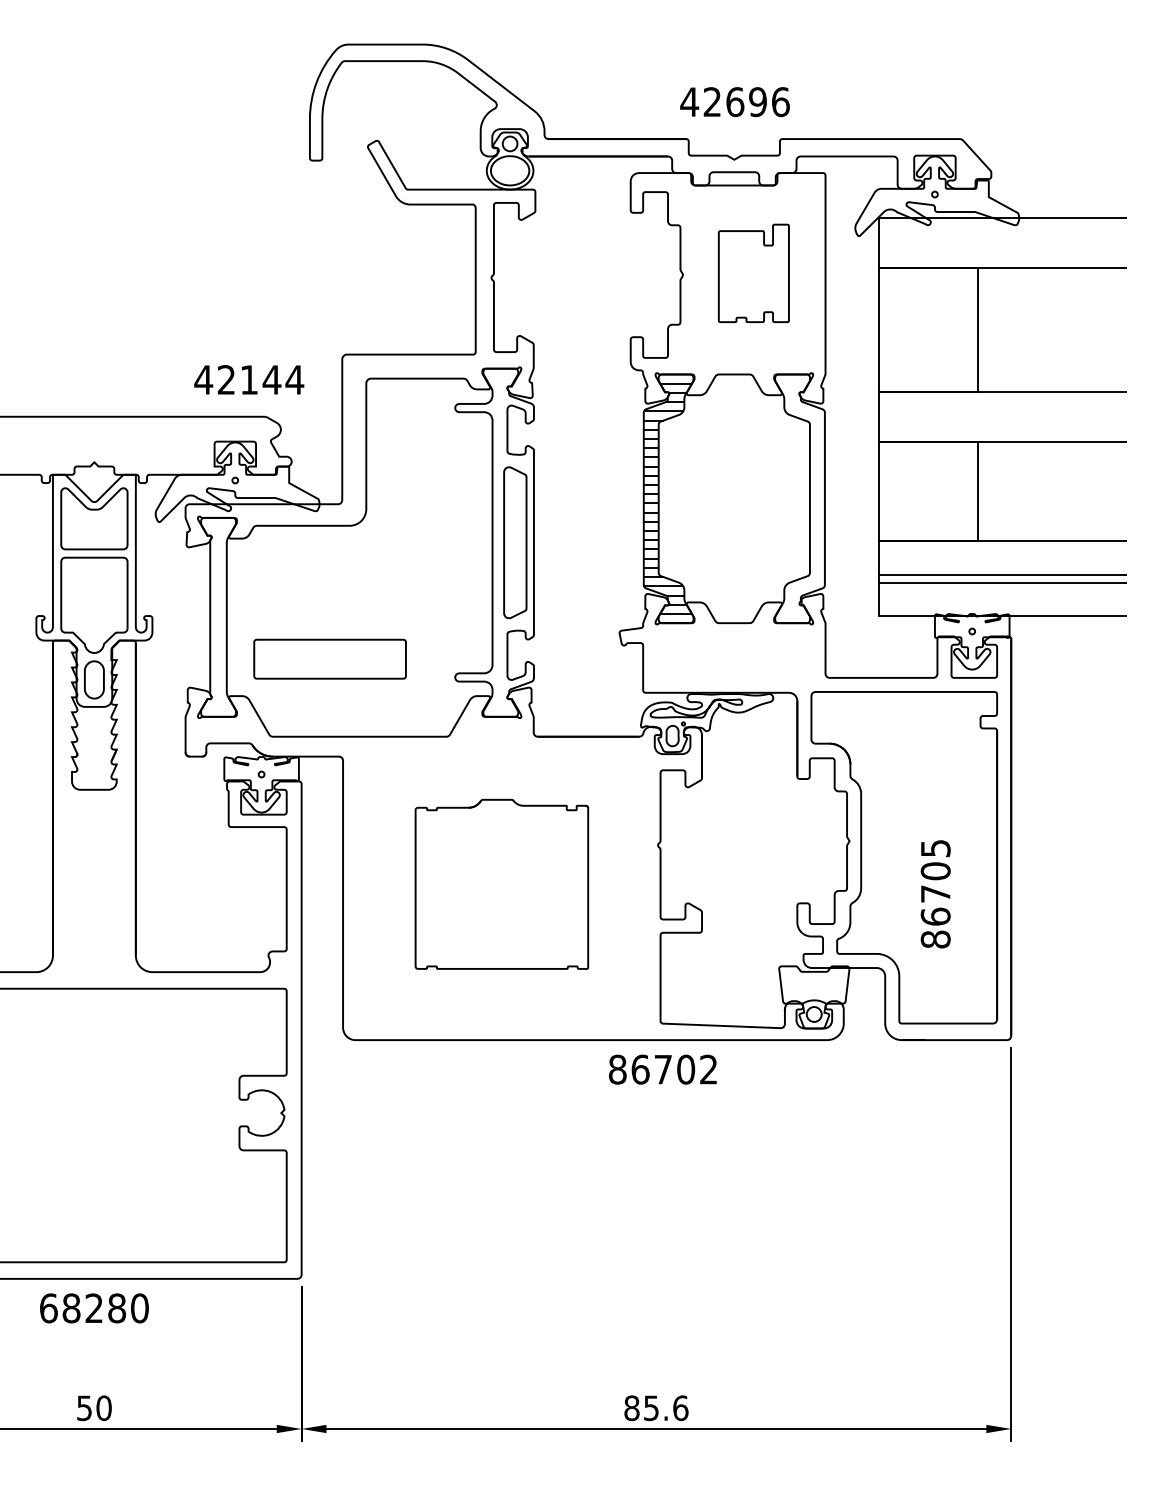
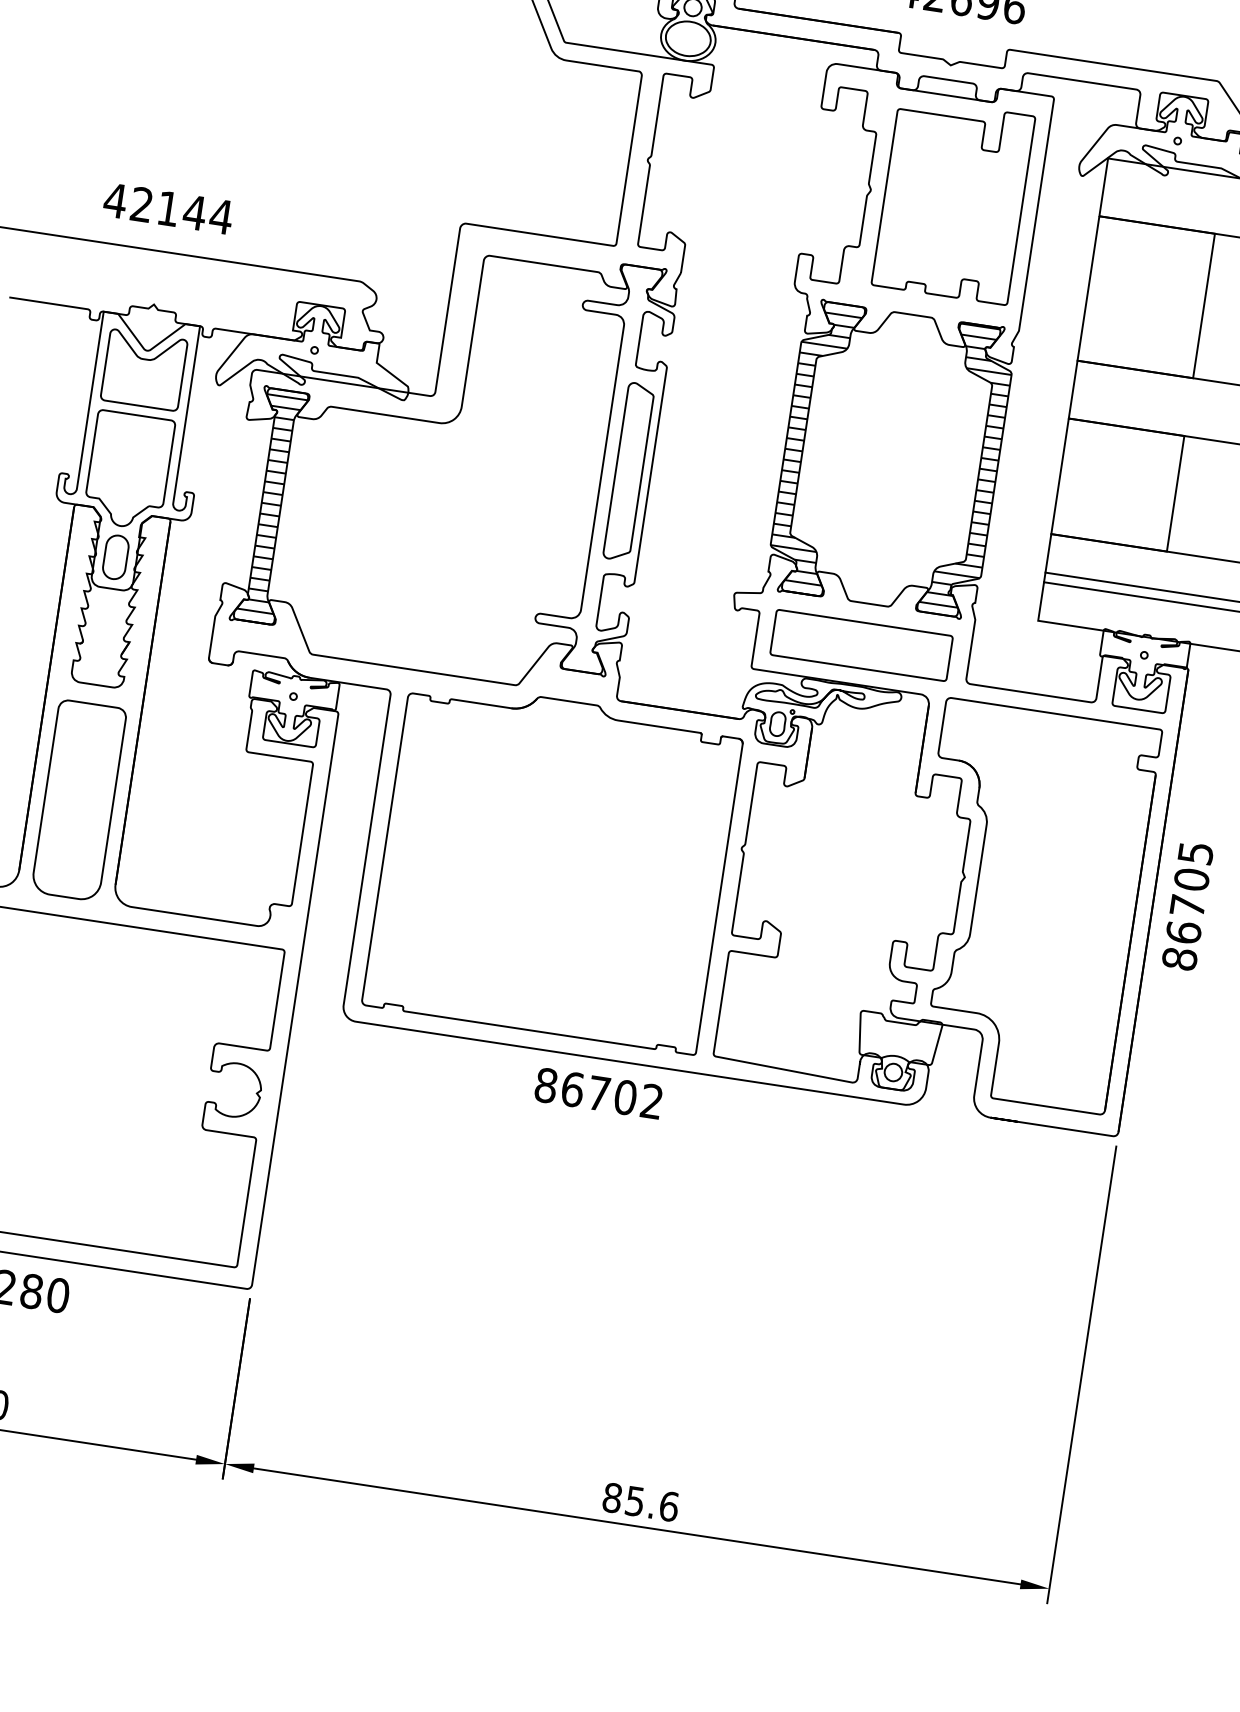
part: (753, 273) -> (953, 200), size x1.67
text: (249, 379) -> (168, 208), moved
hatch: (799, 495) -> (967, 466), added
hatch: (218, 619) -> (270, 508), added
part: (329, 658) -> (861, 644), moved
part: (501, 884) -> (552, 866), size x1.67
part: (94, 888) -> (79, 799), added
text: (935, 894) -> (1187, 906), moved
text: (662, 1069) -> (598, 1093), moved

